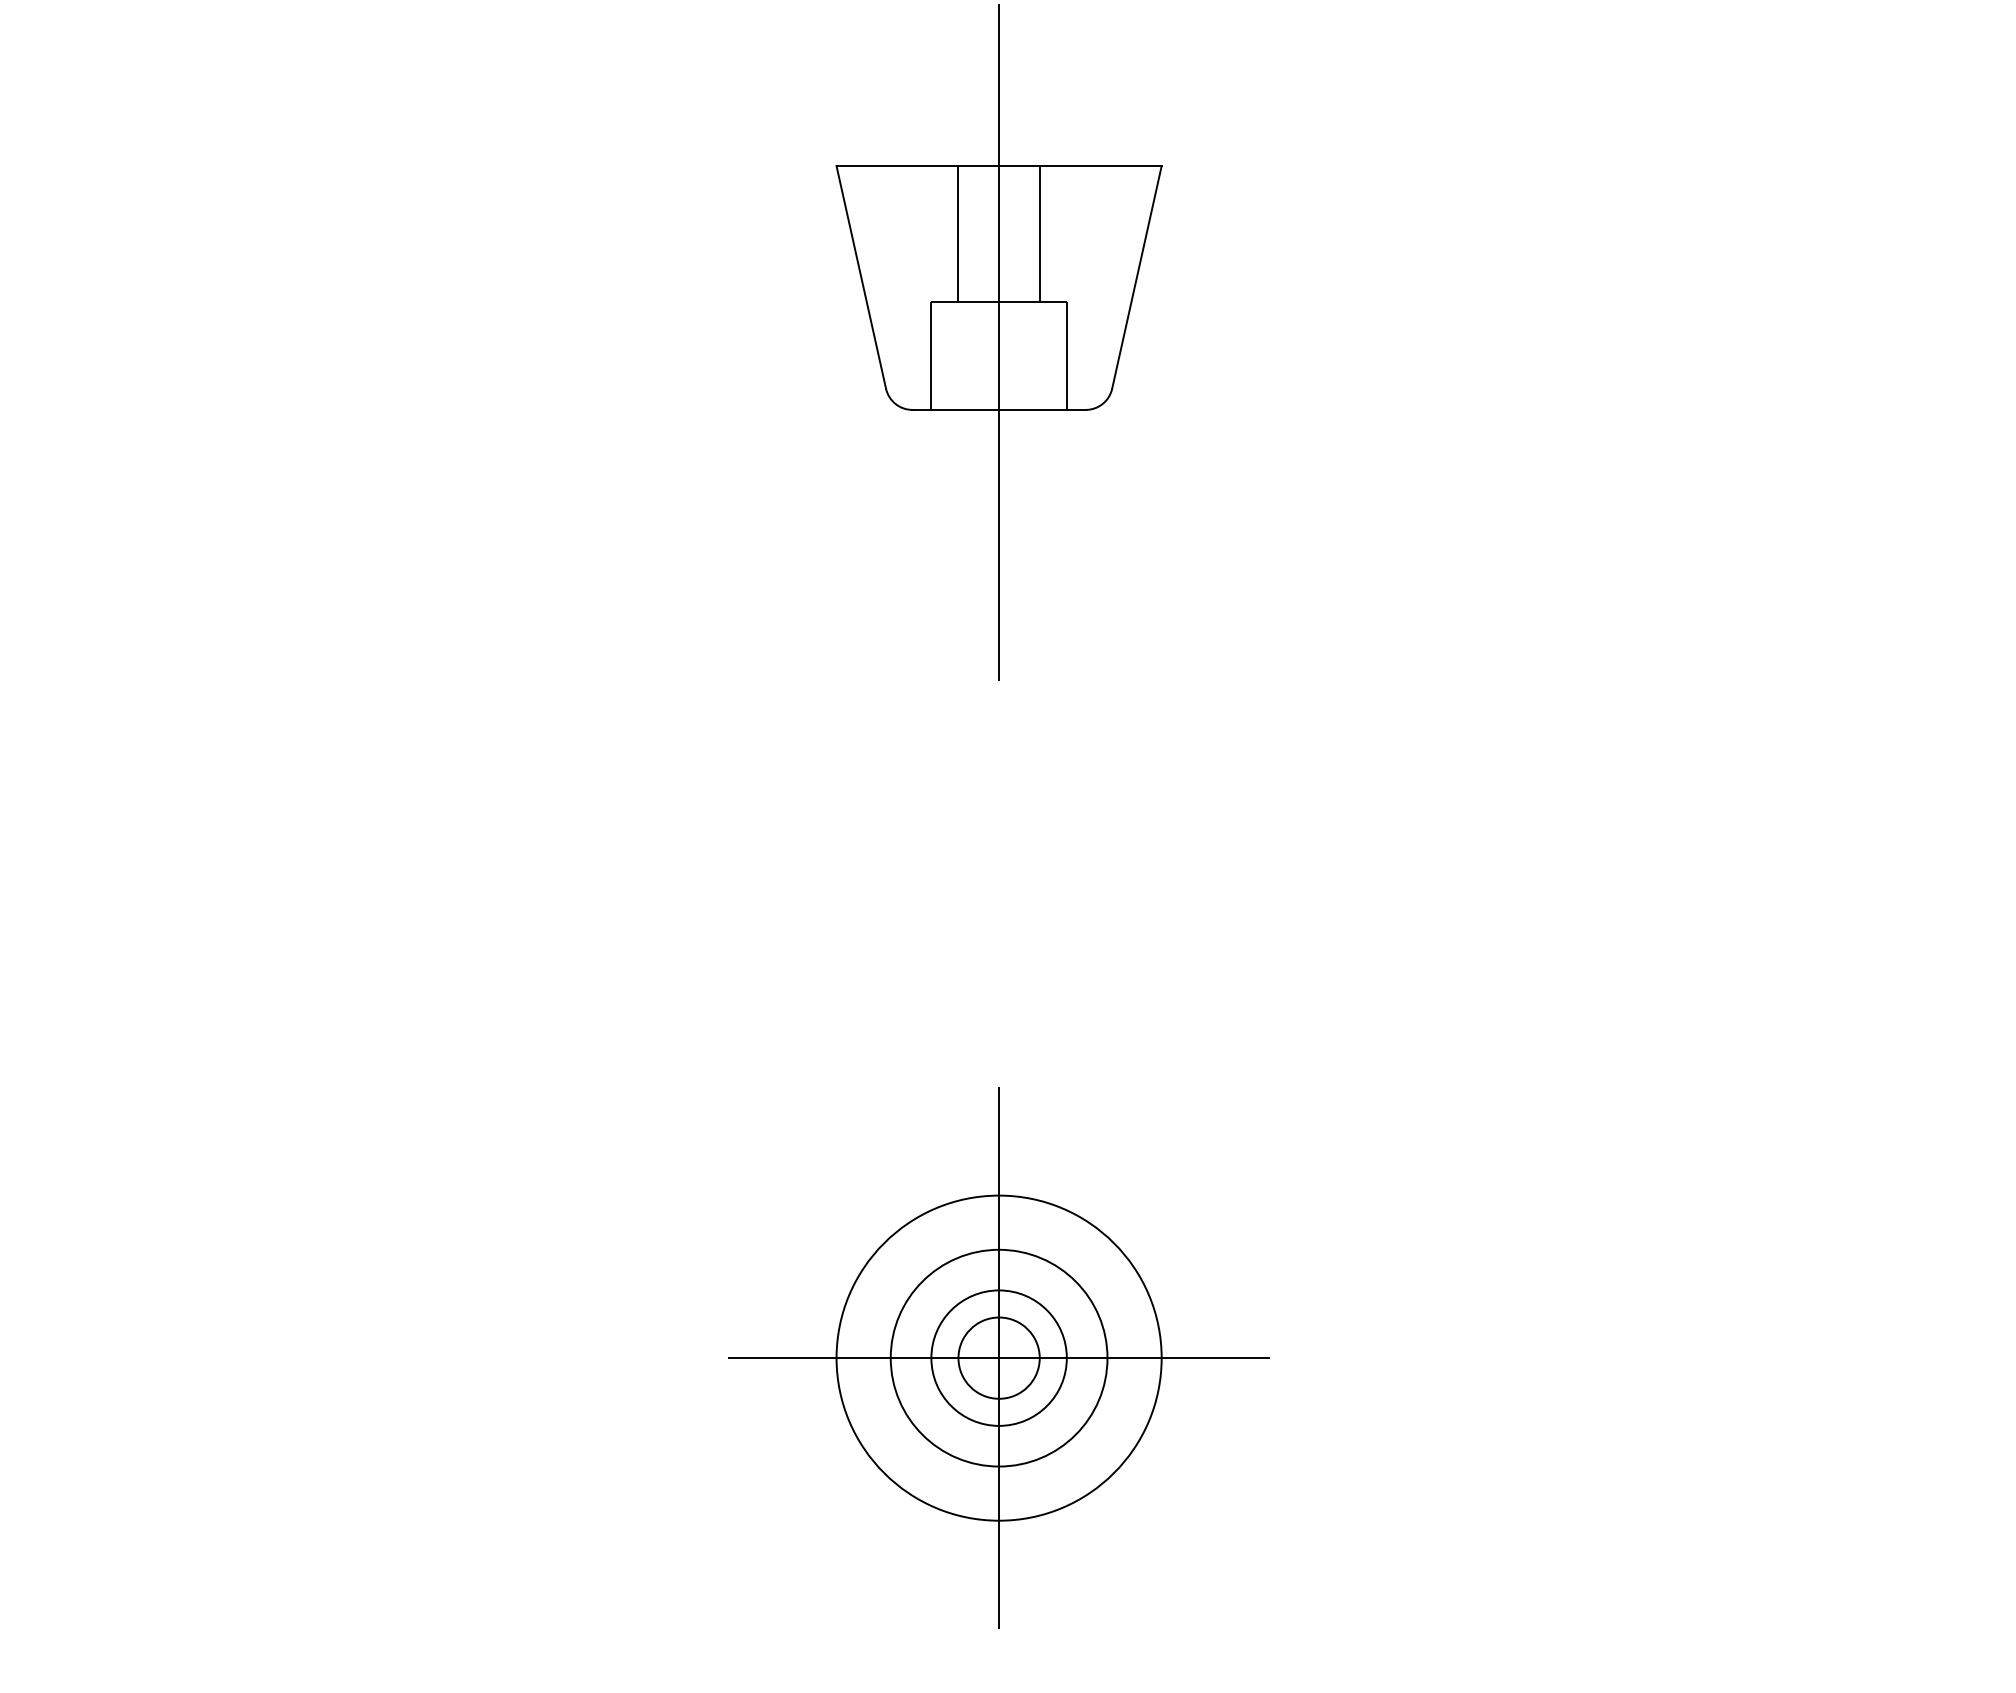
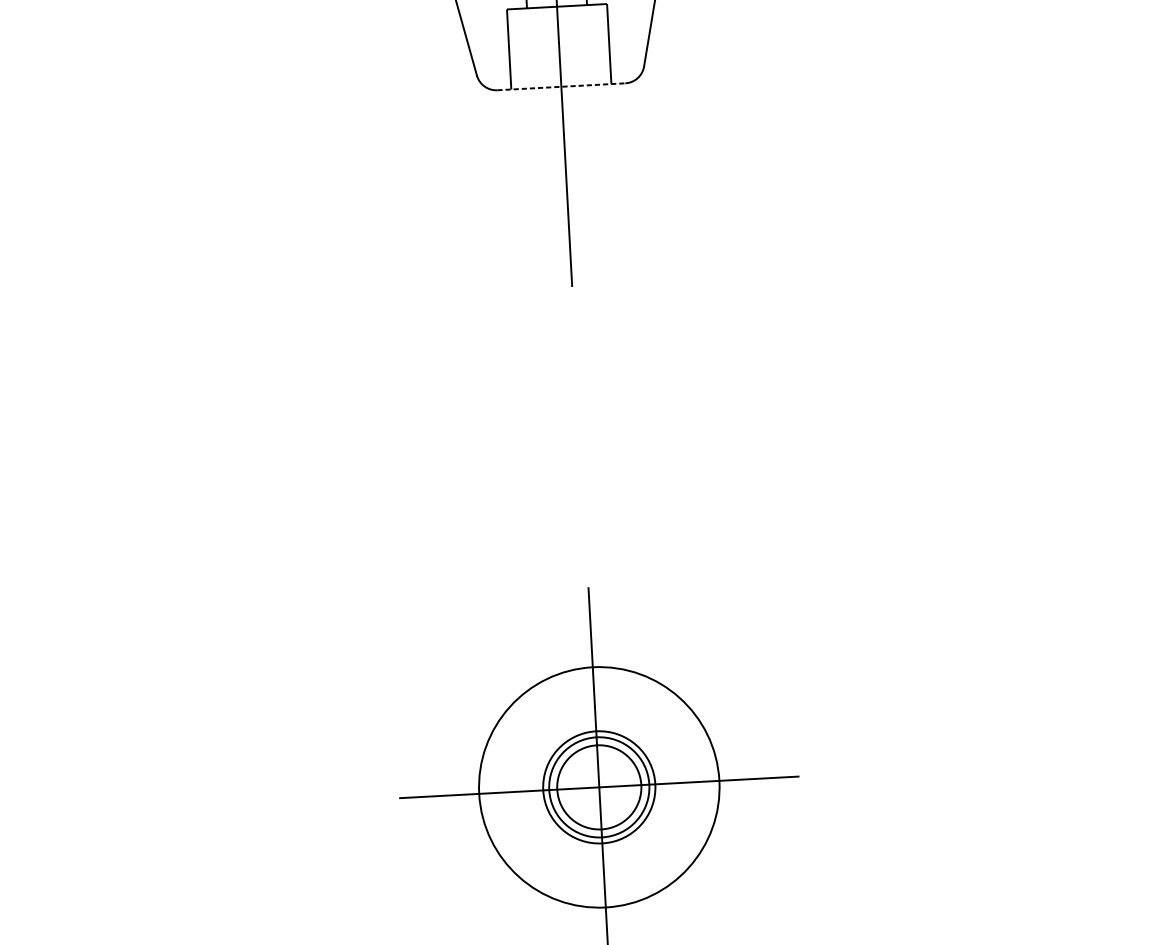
line: (999, 409) -> (561, 86), solid -> dashed
circle: (998, 1357) -> (598, 786), size x0.7
circle: (998, 1357) -> (598, 786), size x1.4

